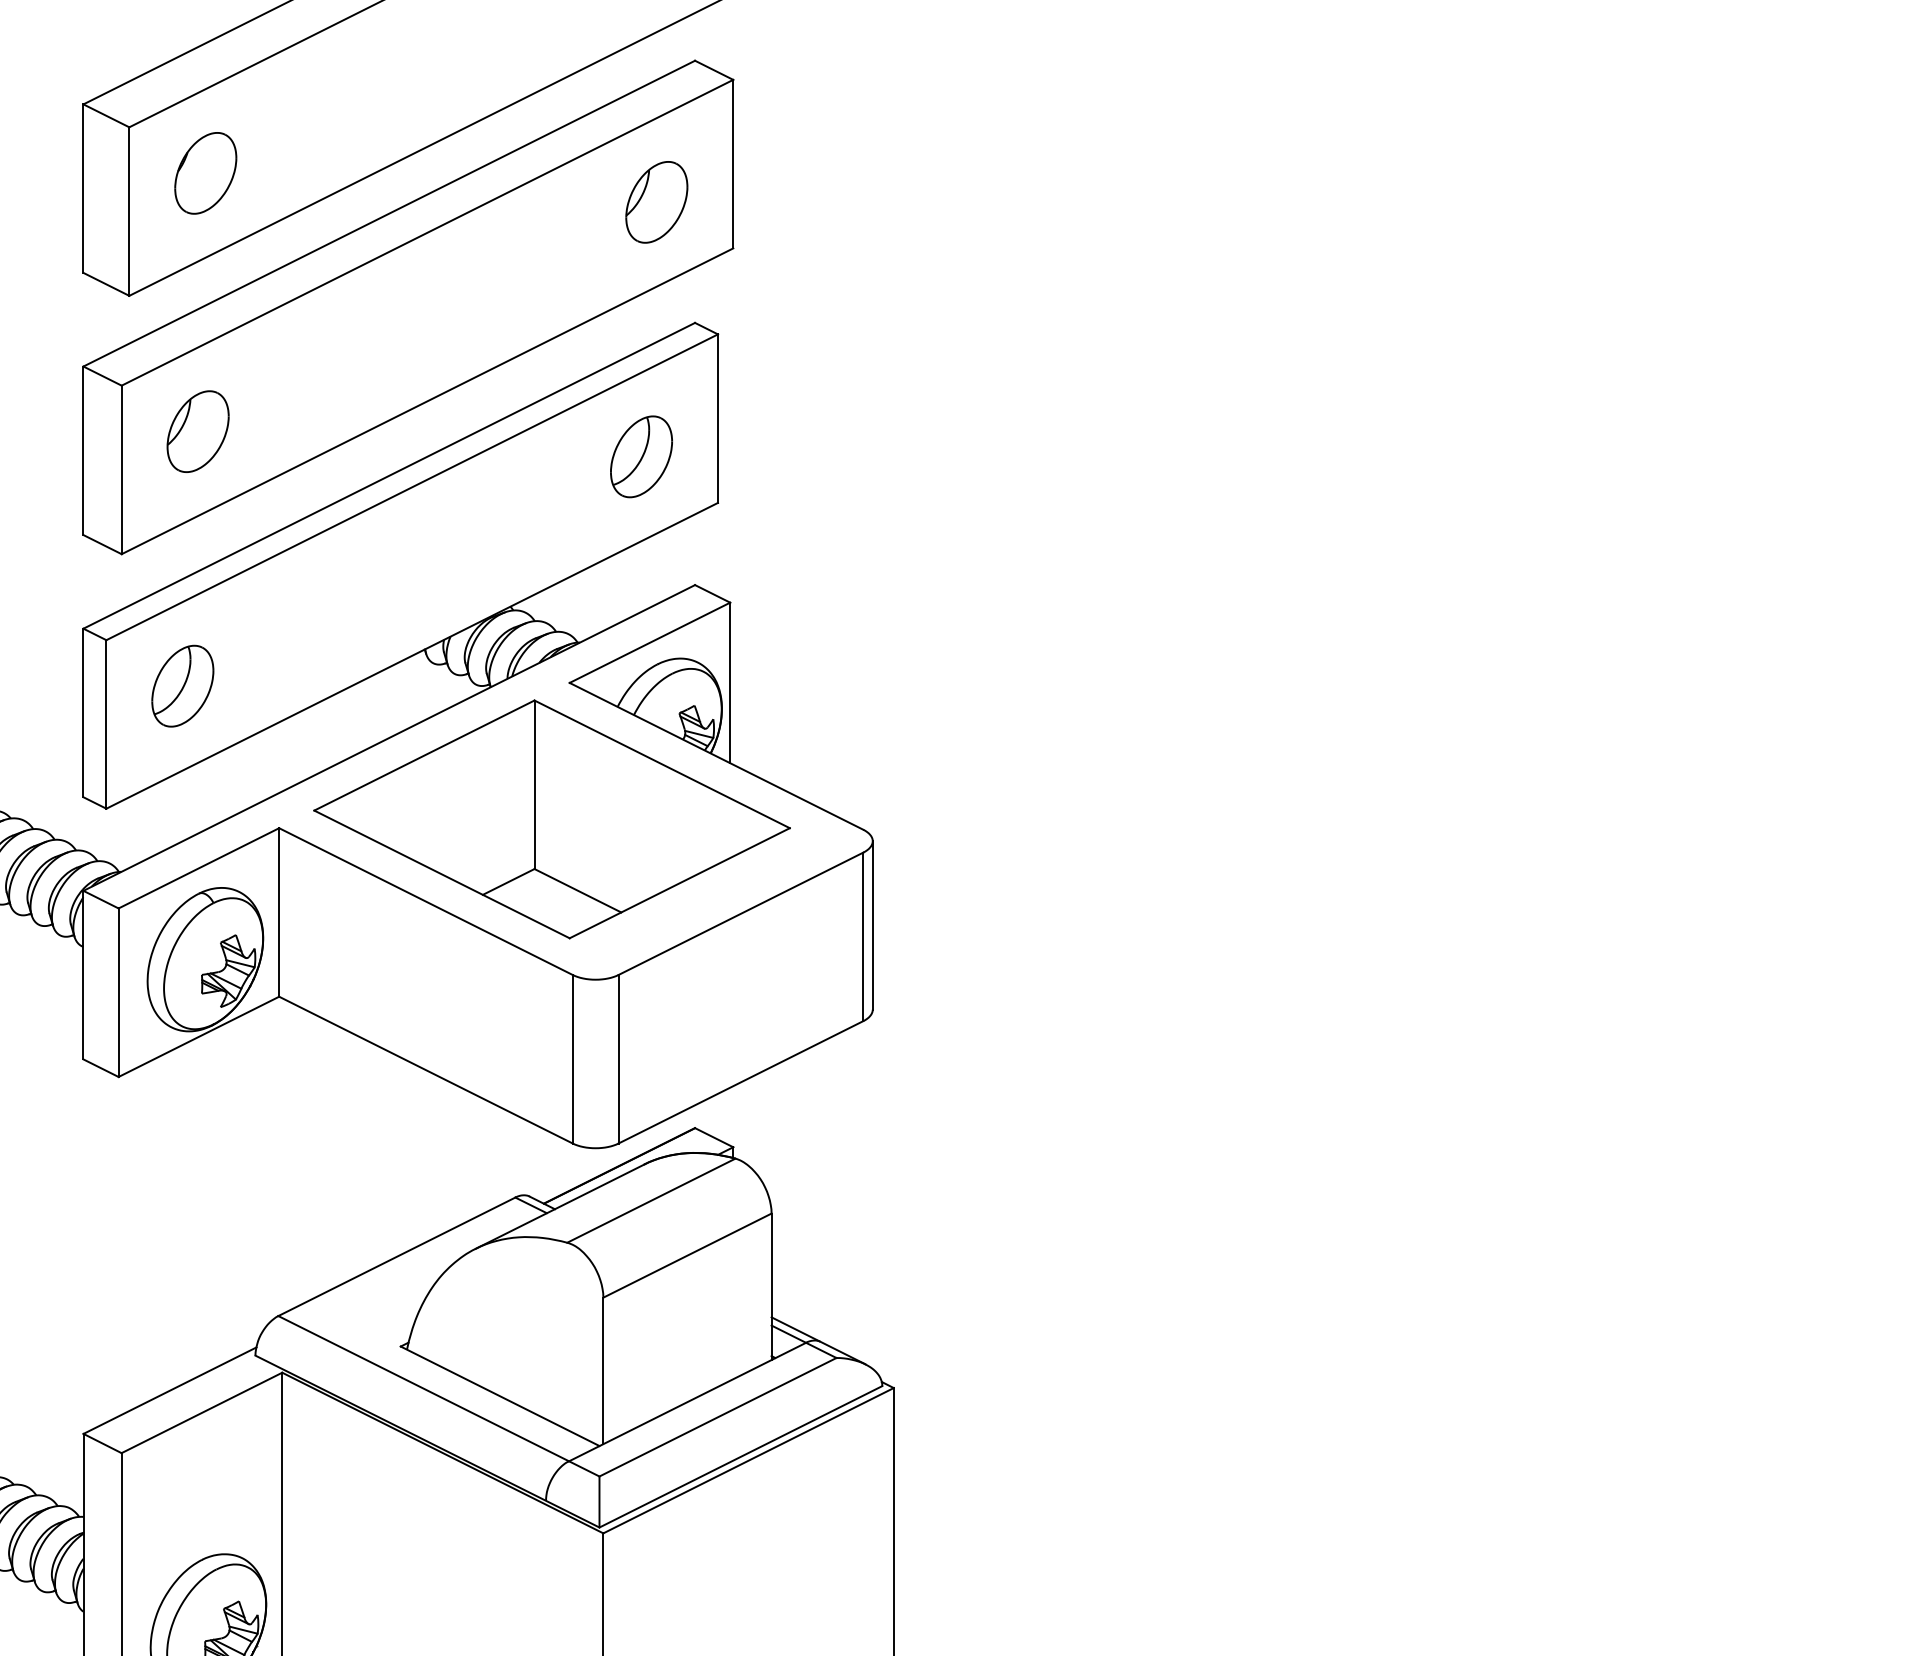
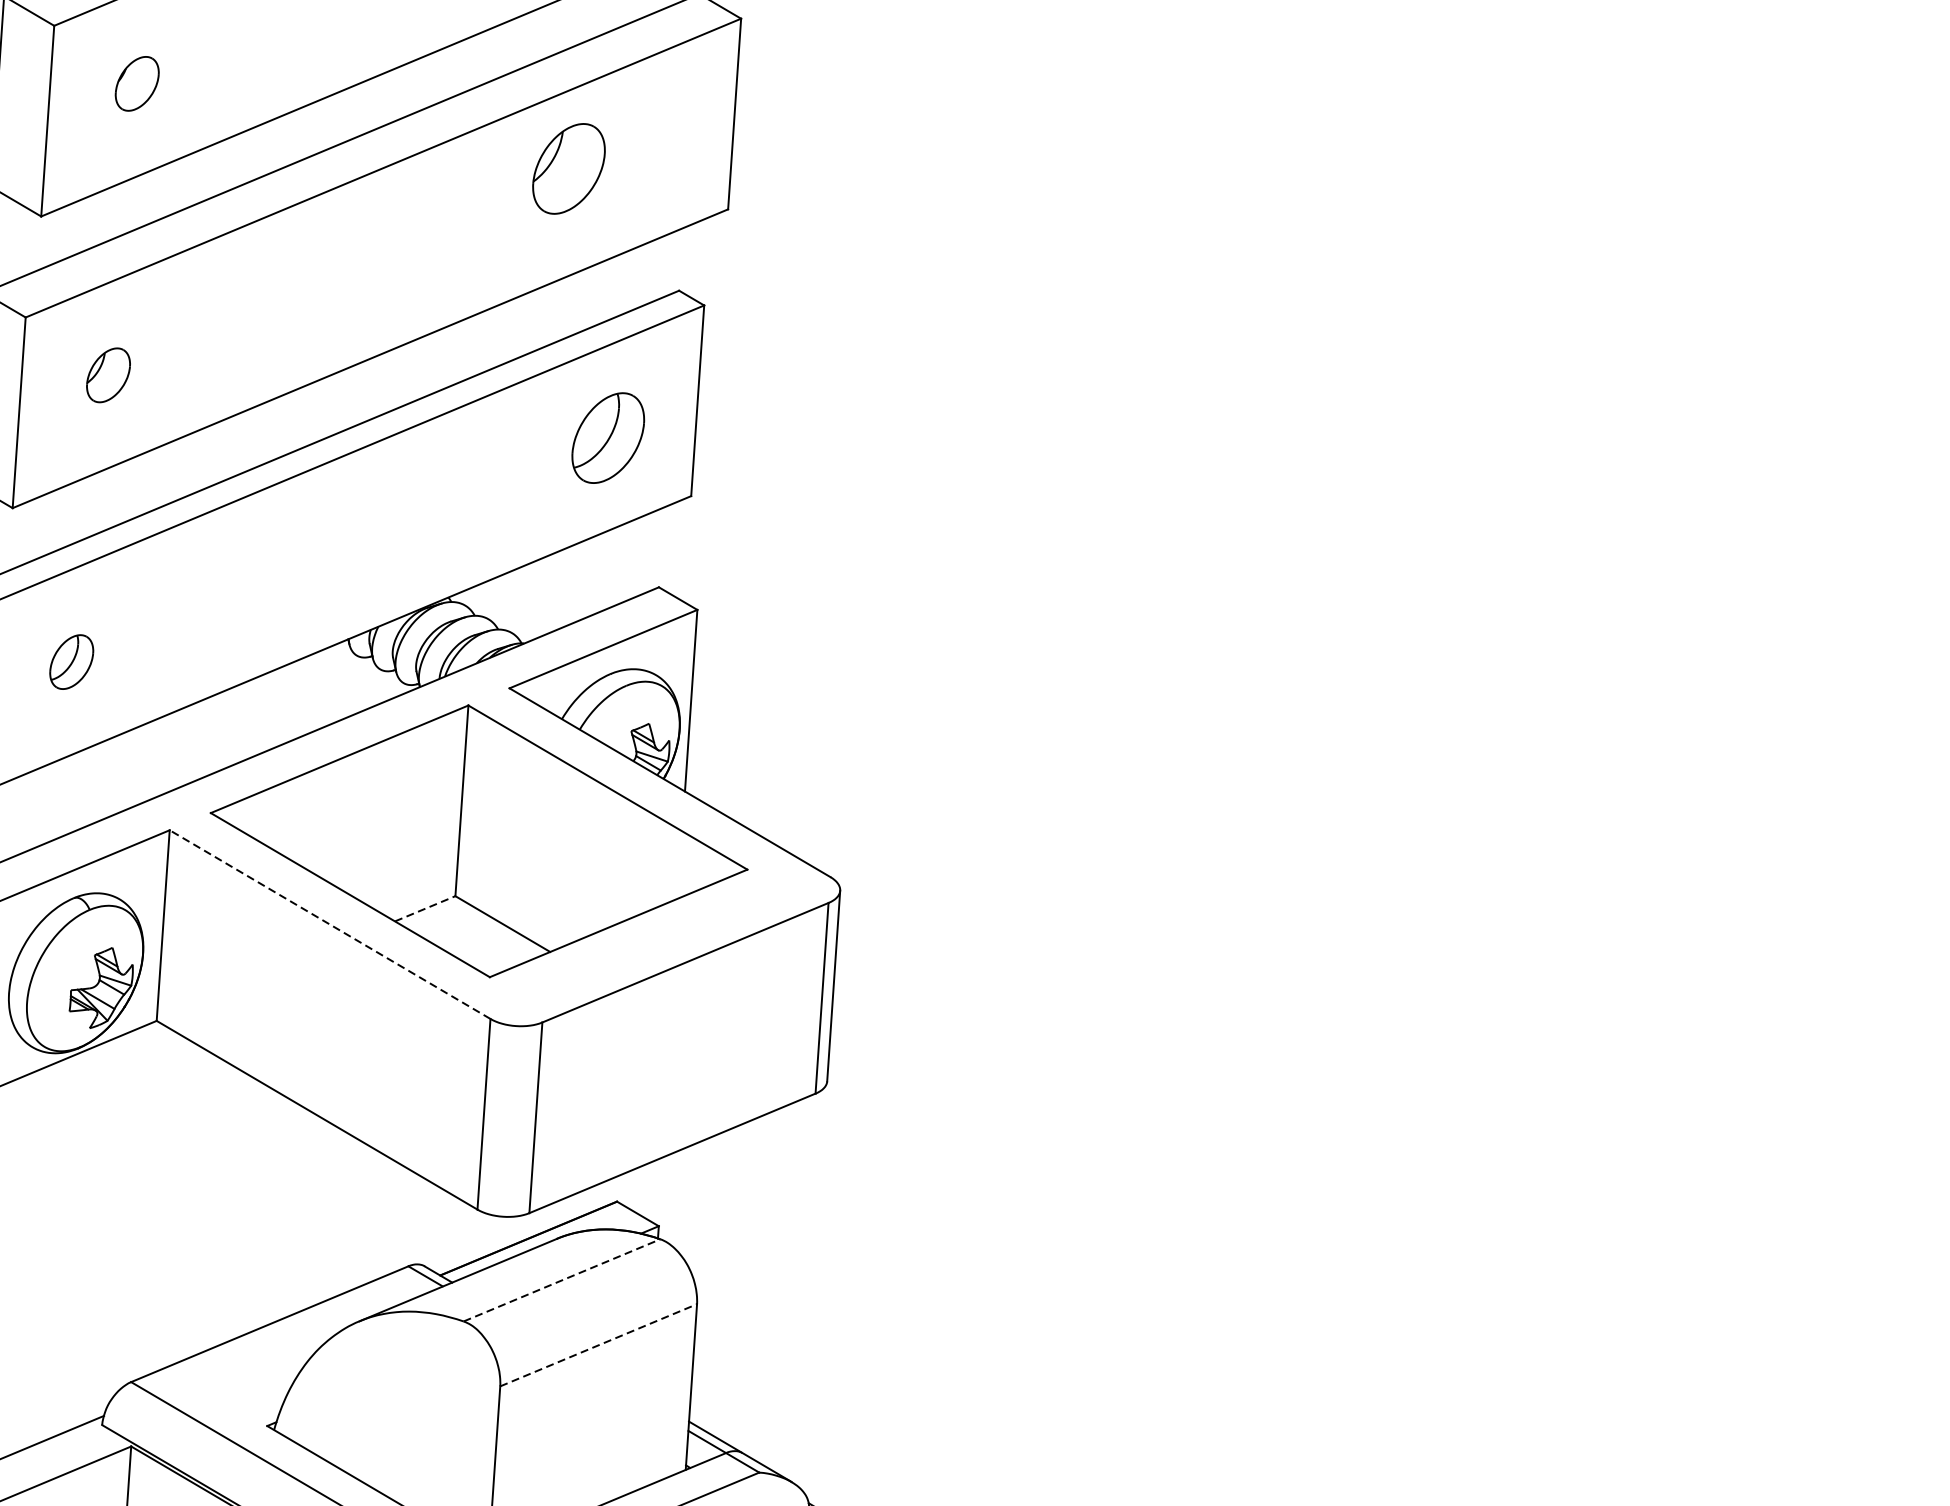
part: (205, 173) -> (136, 83), size x0.6
part: (656, 202) -> (568, 169), moved
part: (197, 431) -> (107, 375), size x0.6
part: (182, 685) -> (71, 661), size x0.6
line: (508, 881) -> (425, 908), solid -> dashed
line: (425, 901) -> (329, 924), solid -> dashed
line: (651, 1200) -> (562, 1280), solid -> dashed
line: (687, 1255) -> (598, 1345), solid -> dashed

